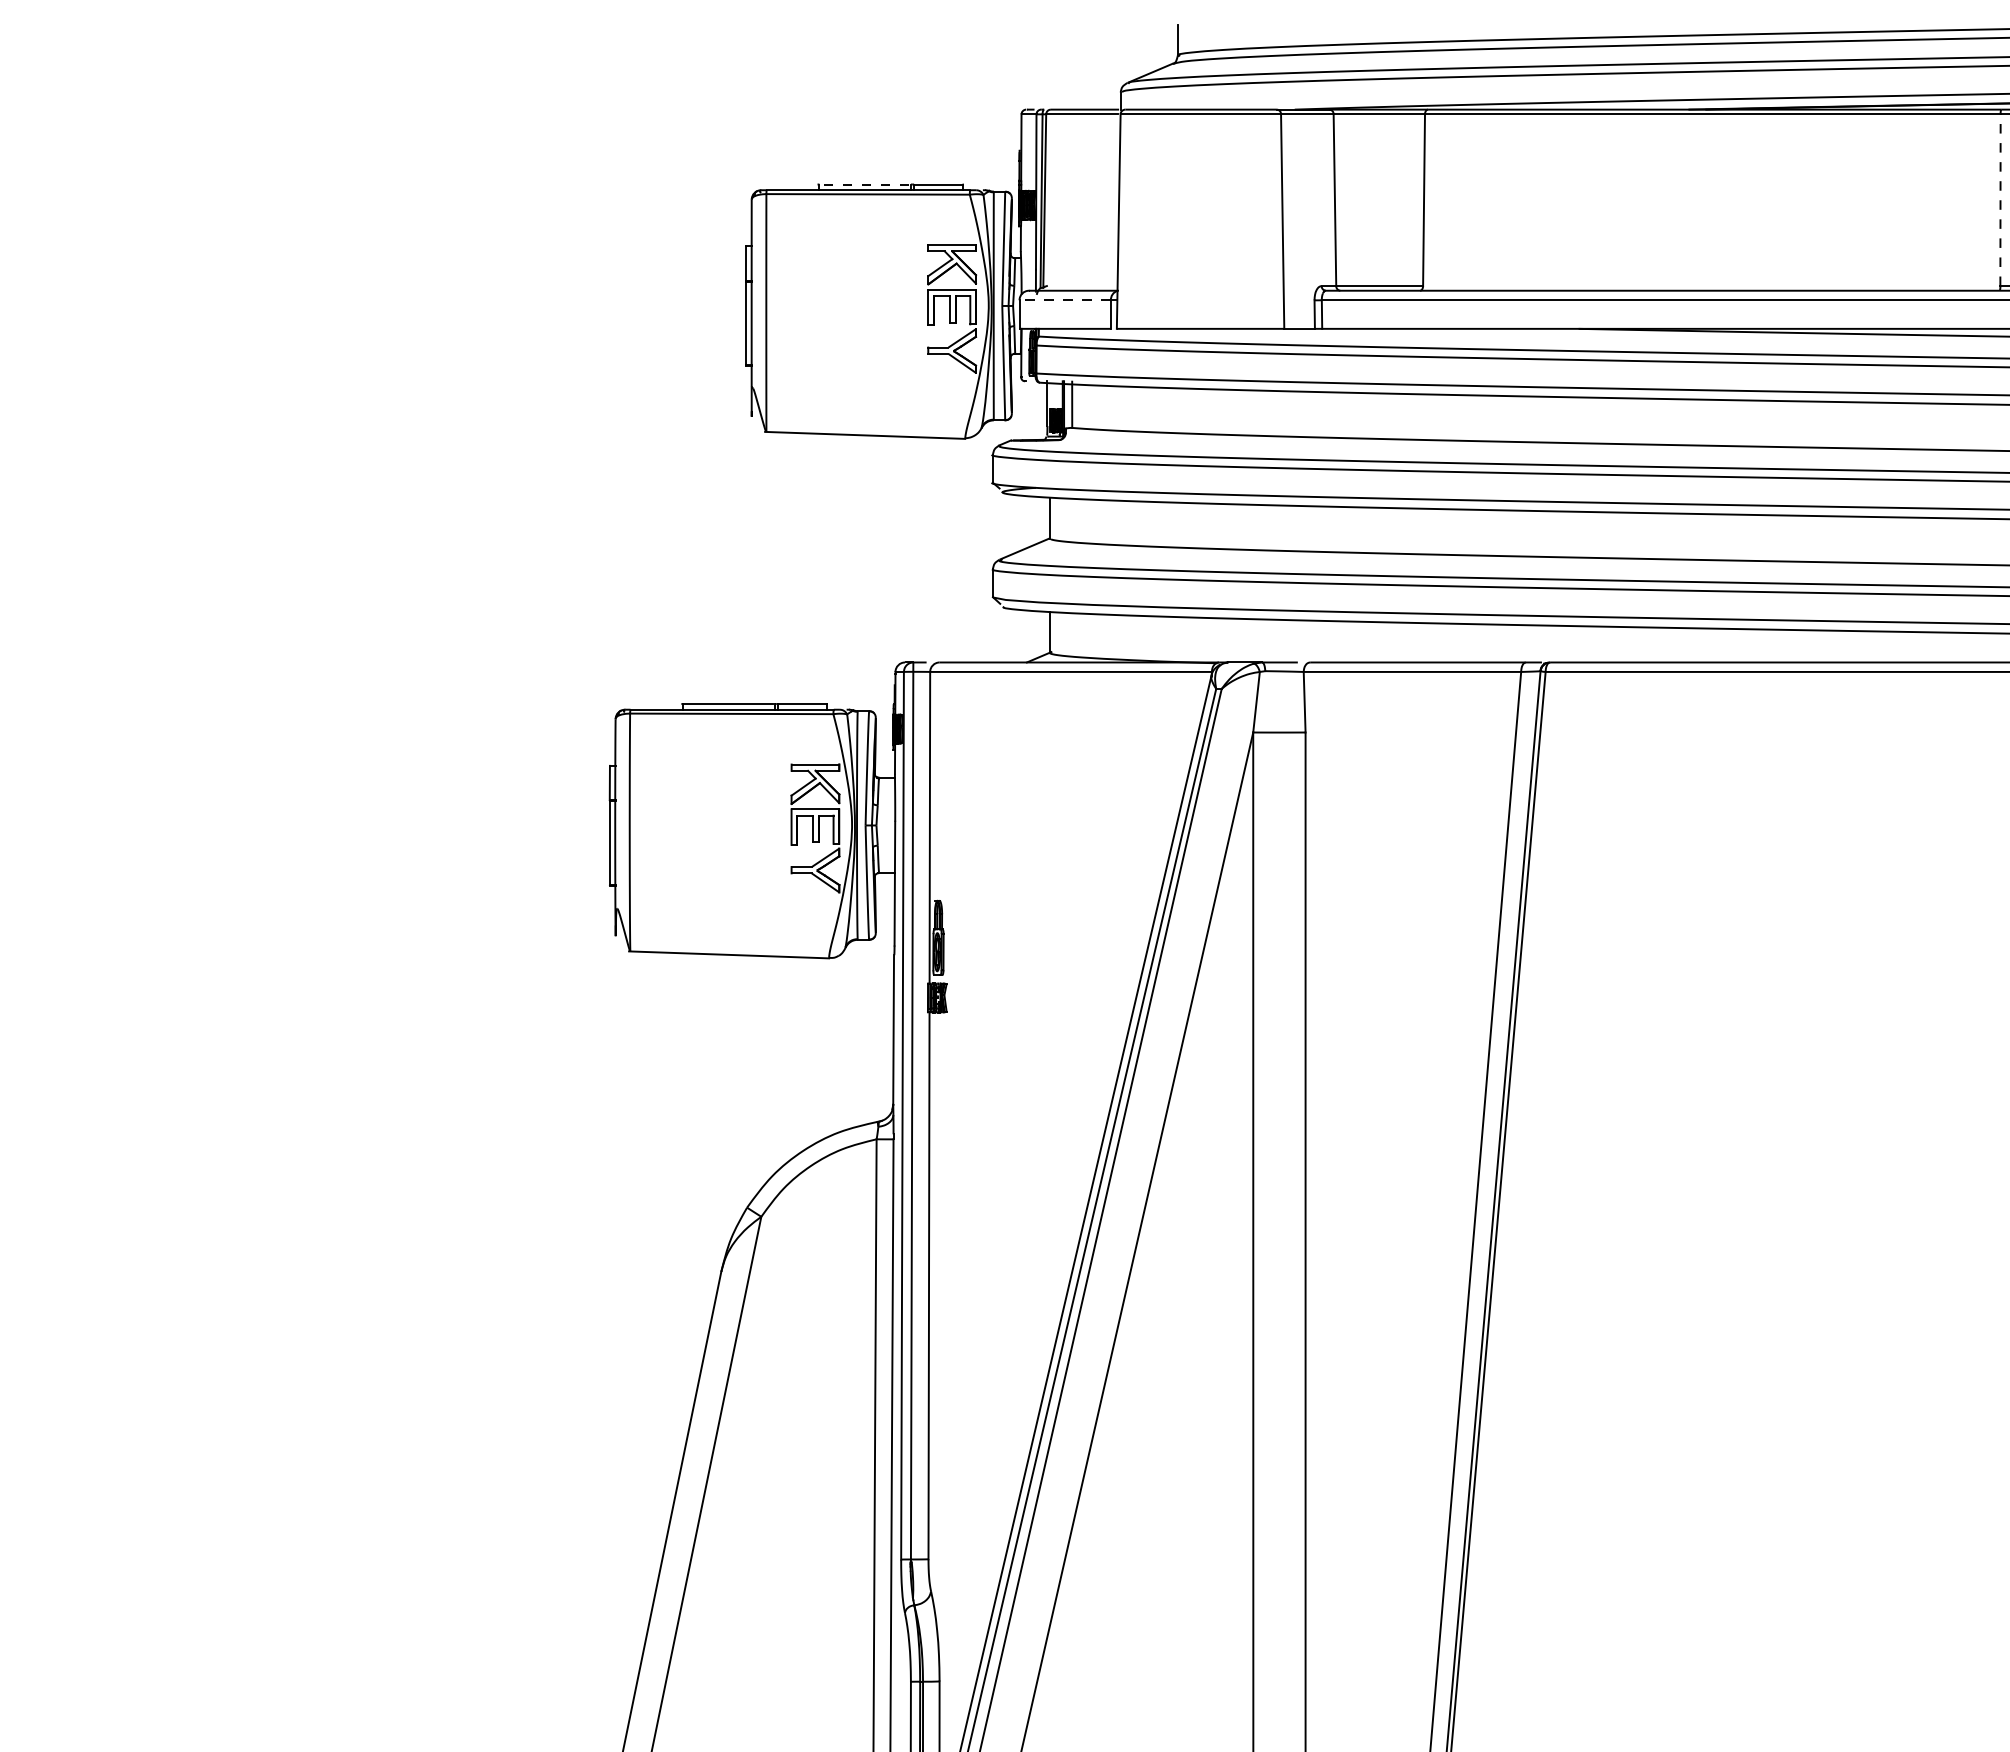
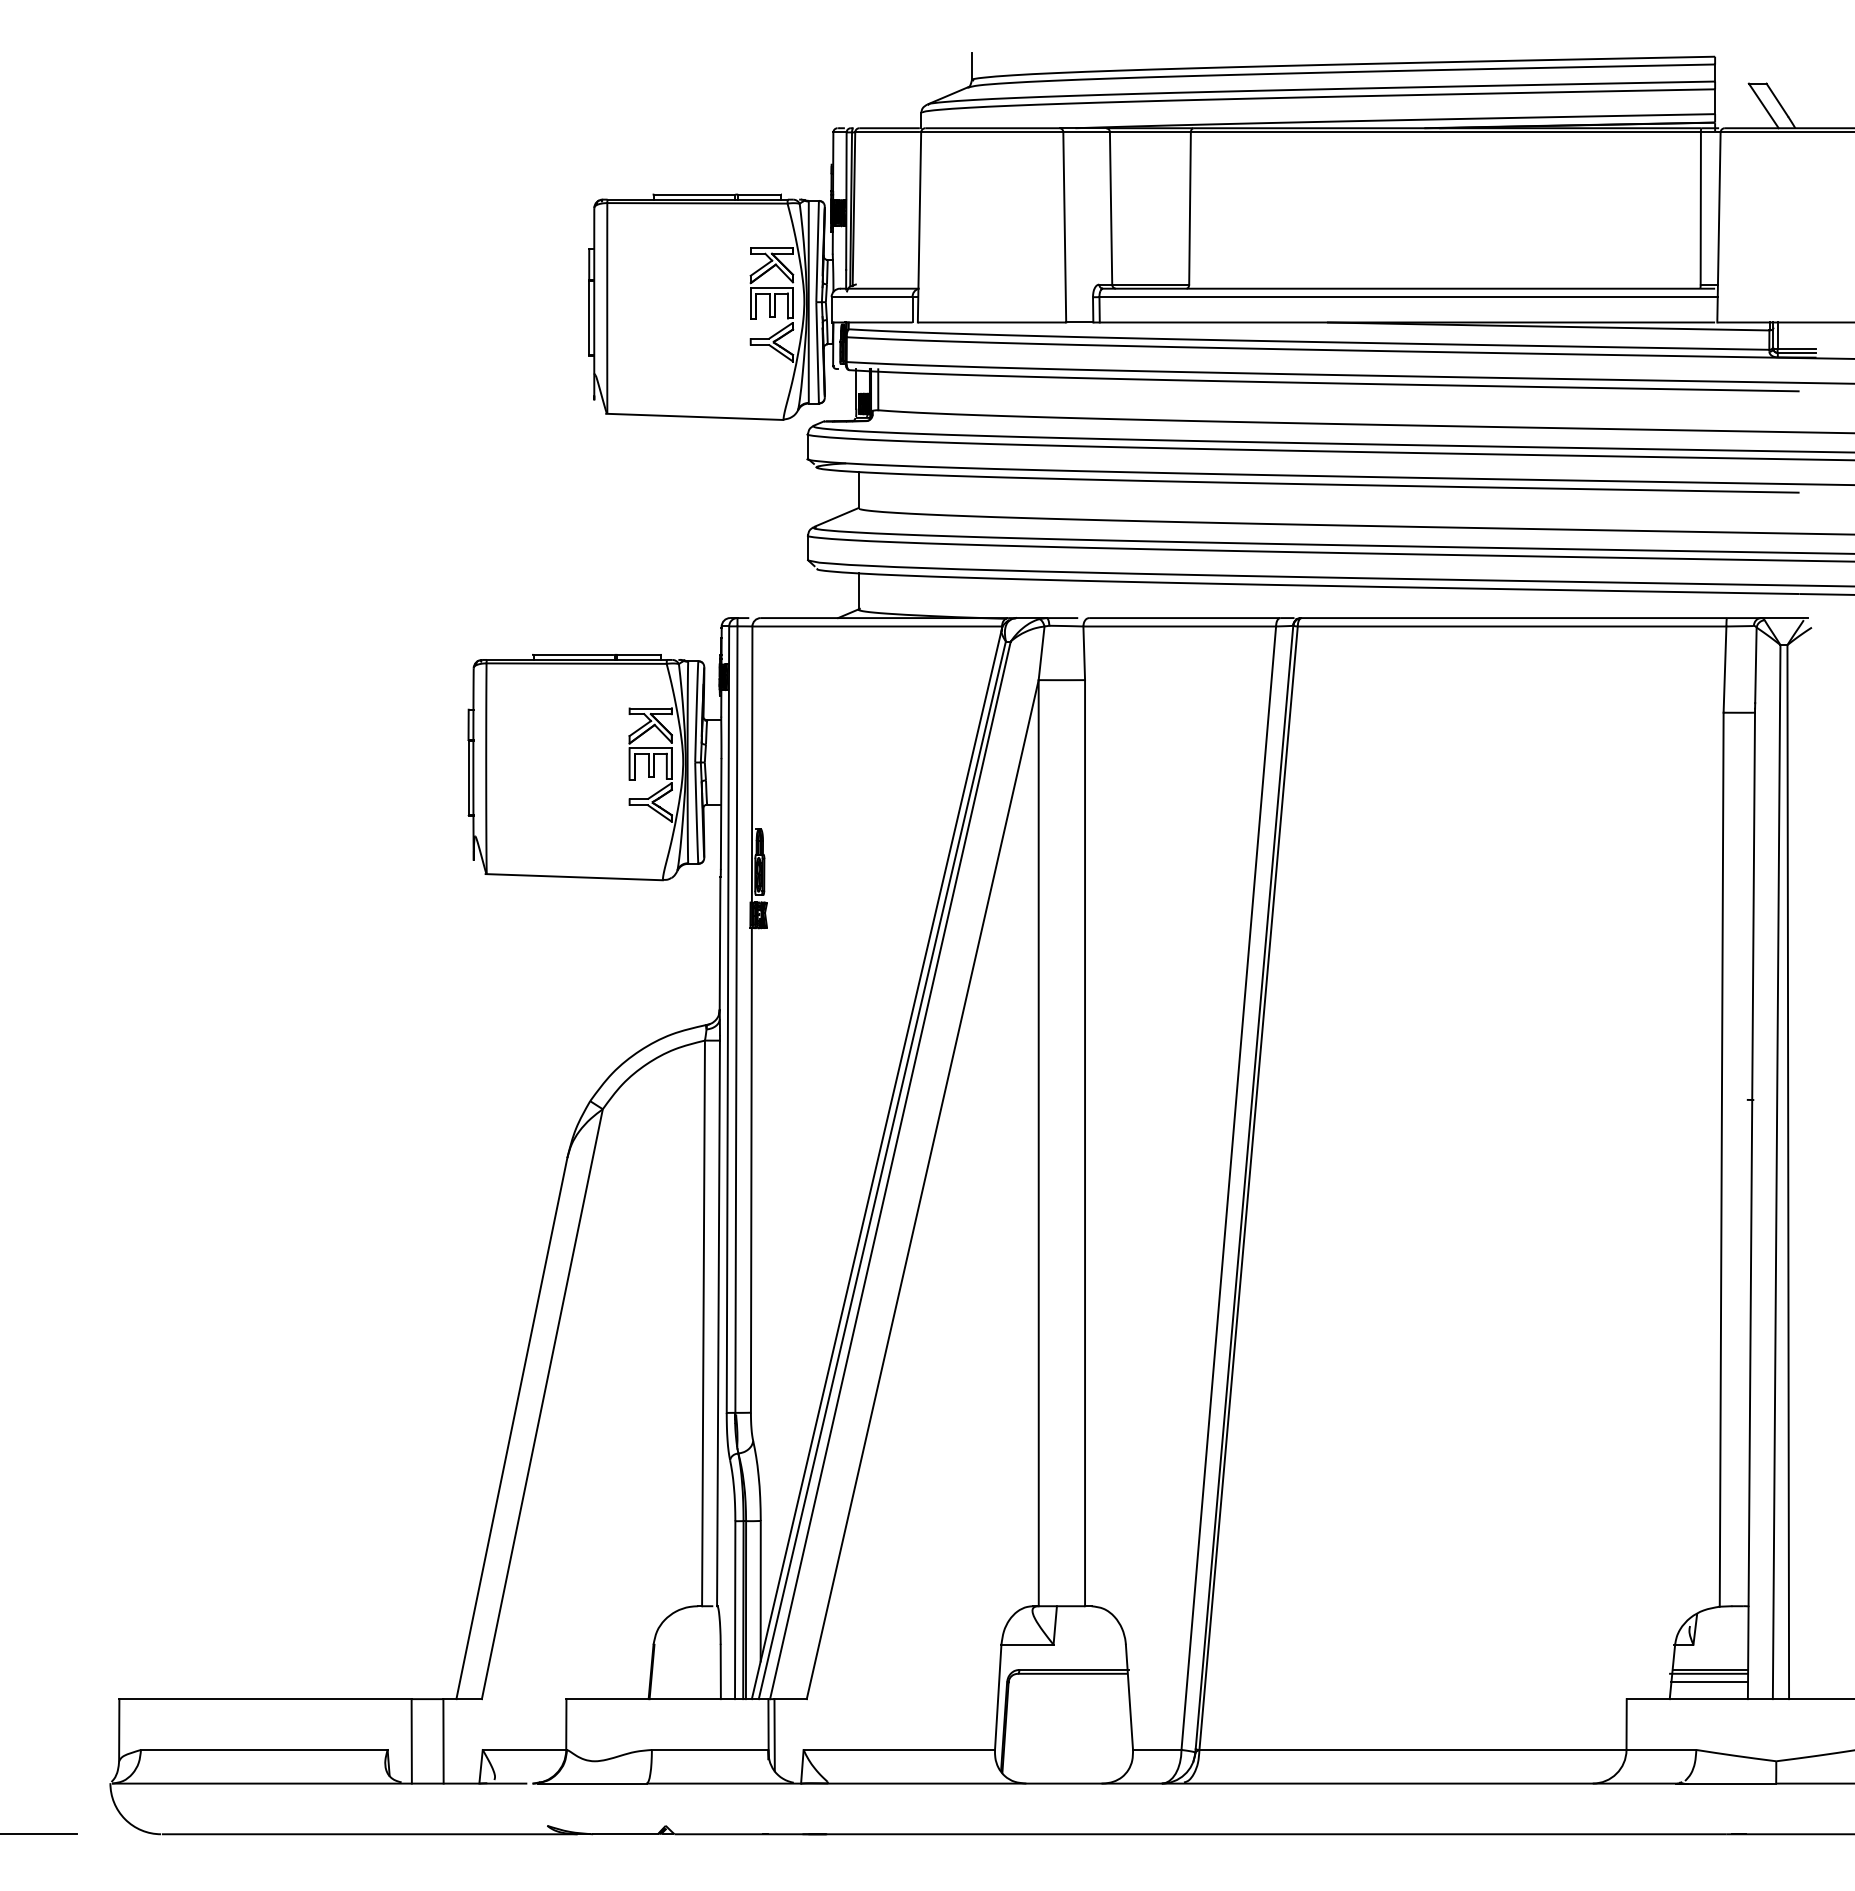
line: (864, 184) -> (694, 194), dashed -> solid
line: (2000, 199) -> (1700, 207), dashed -> solid
line: (1065, 300) -> (872, 297), dashed -> solid

